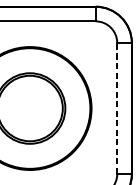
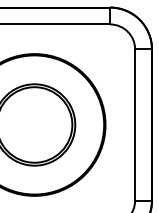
line: (117, 108) -> (135, 124), dashed -> solid

